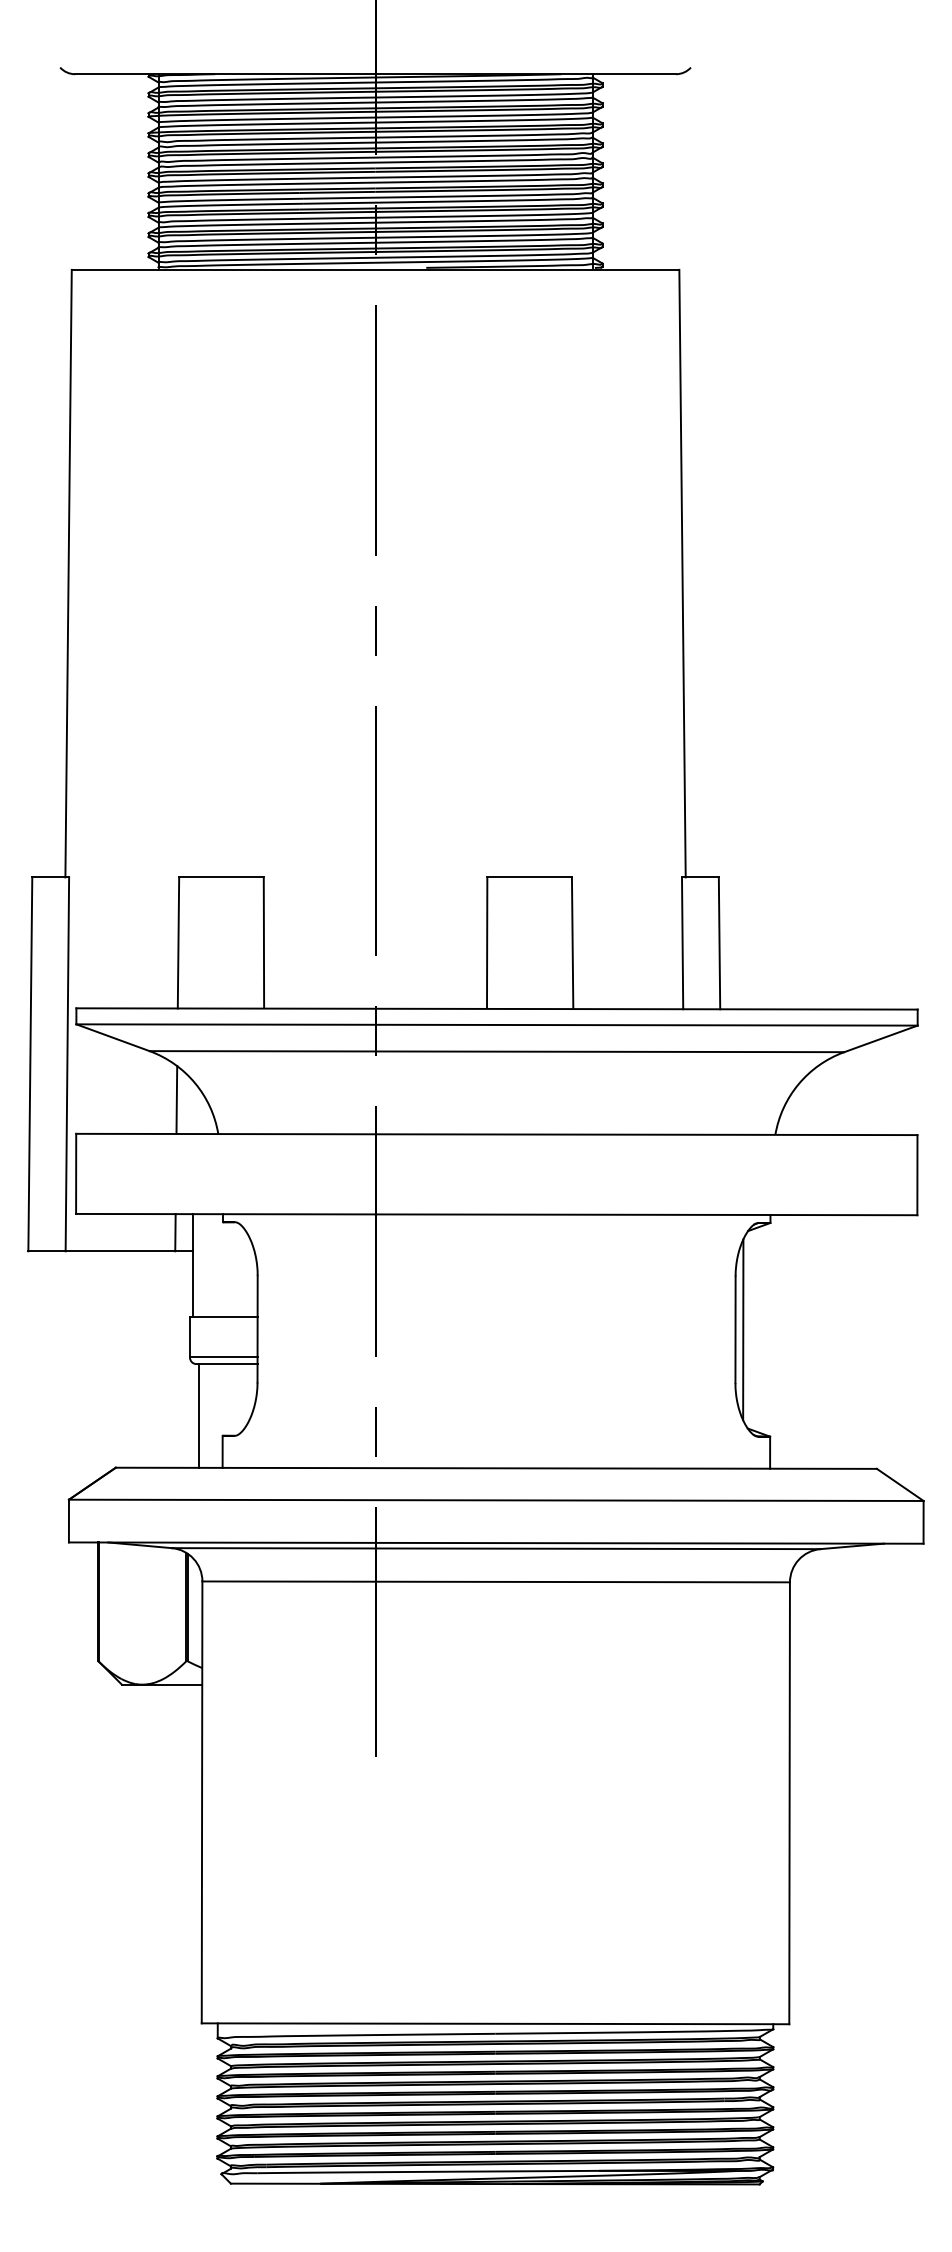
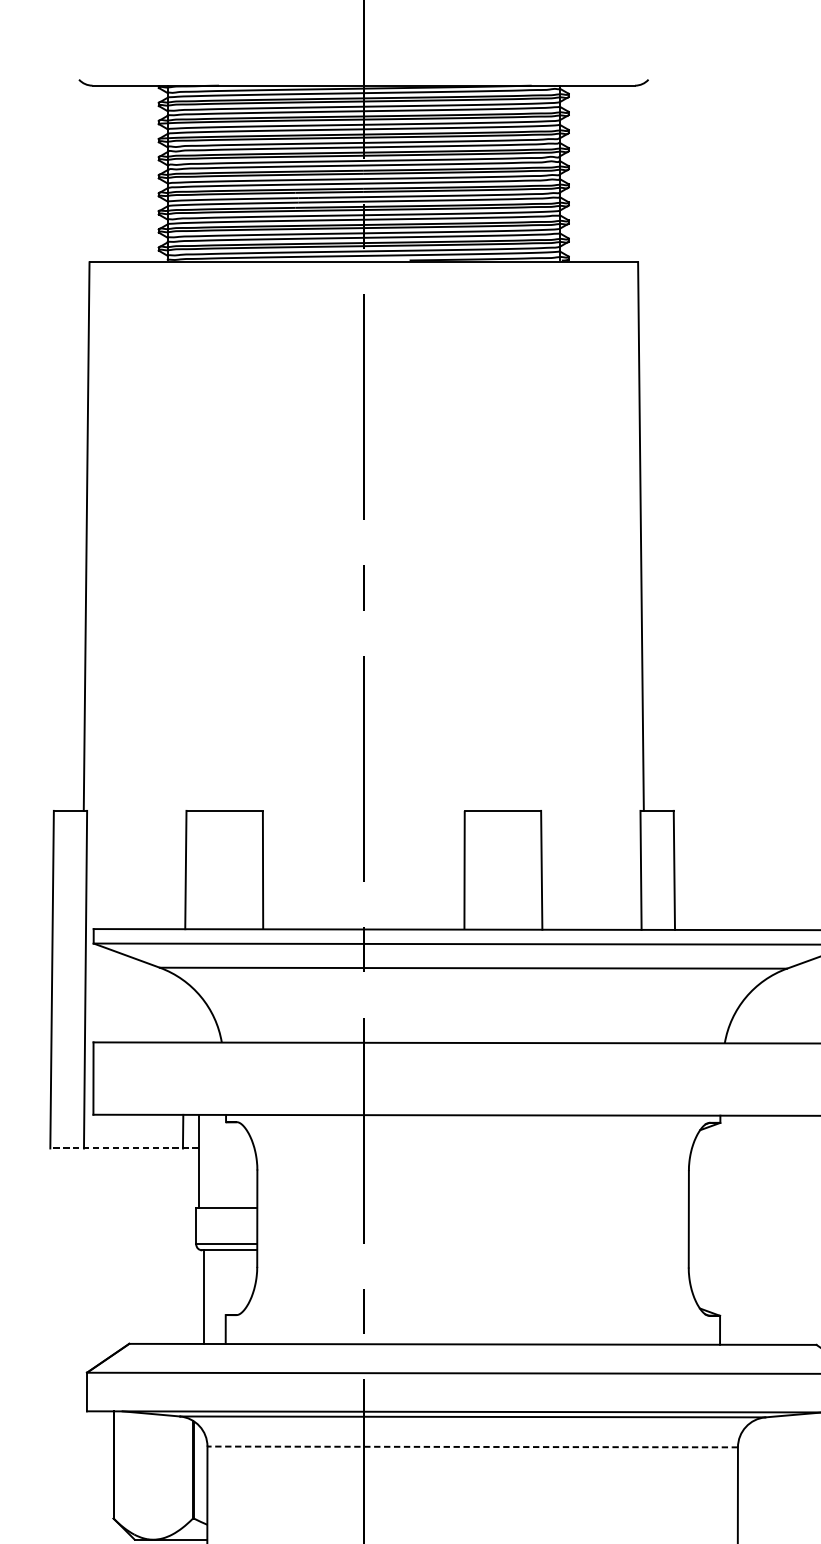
line: (176, 1099) -> (184, 1011), removed
line: (110, 1251) -> (124, 1148), solid -> dashed
line: (743, 1329) -> (696, 1219), removed
line: (496, 1581) -> (473, 1446), solid -> dashed

